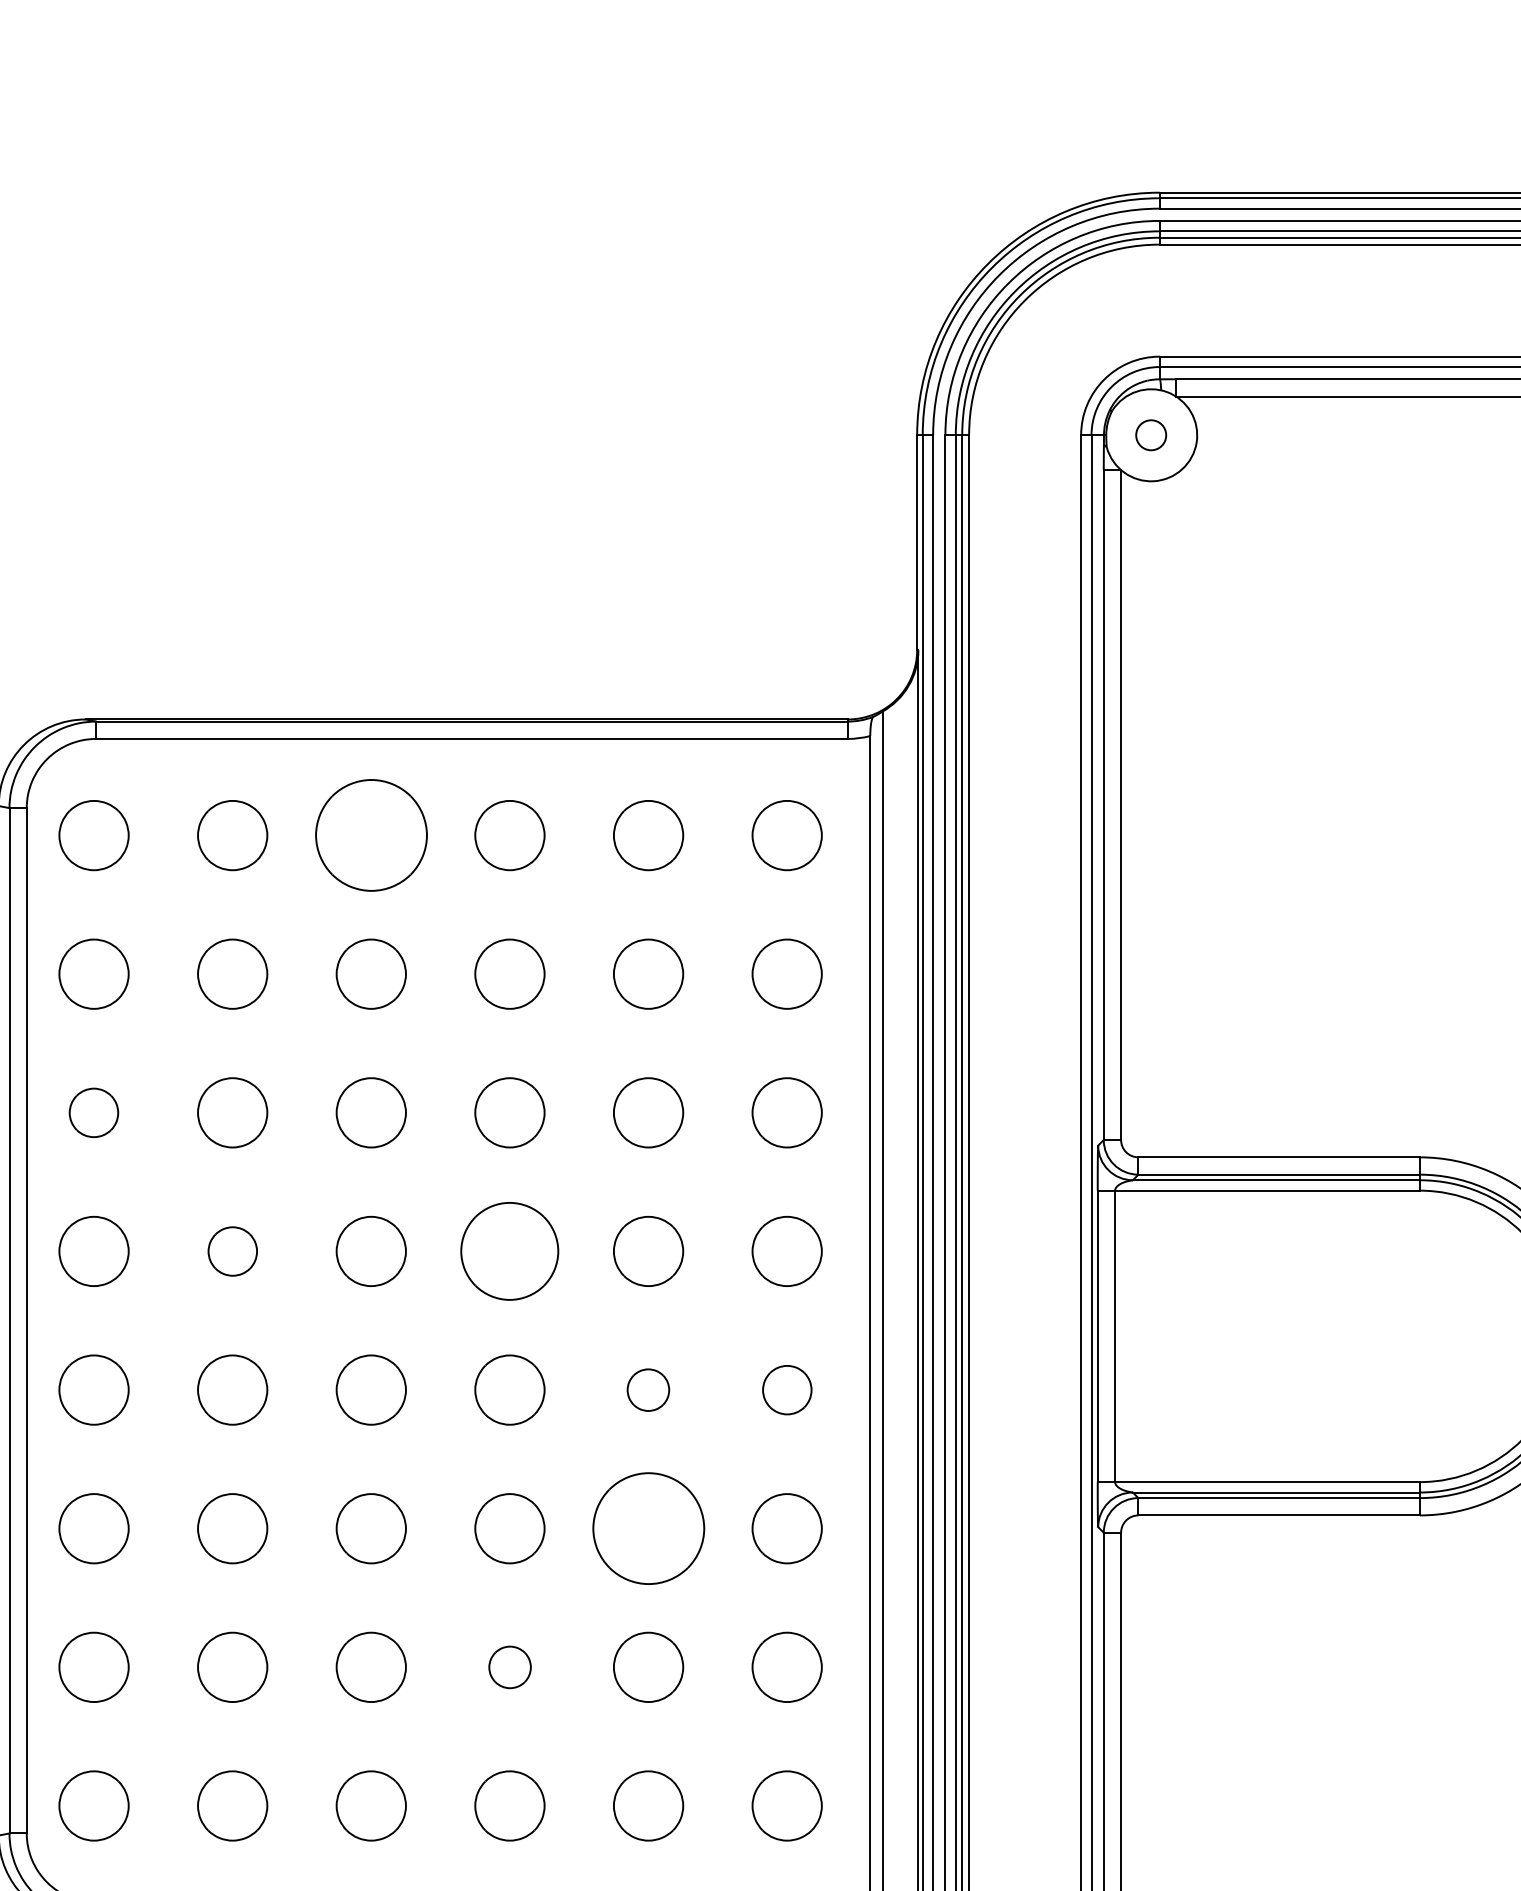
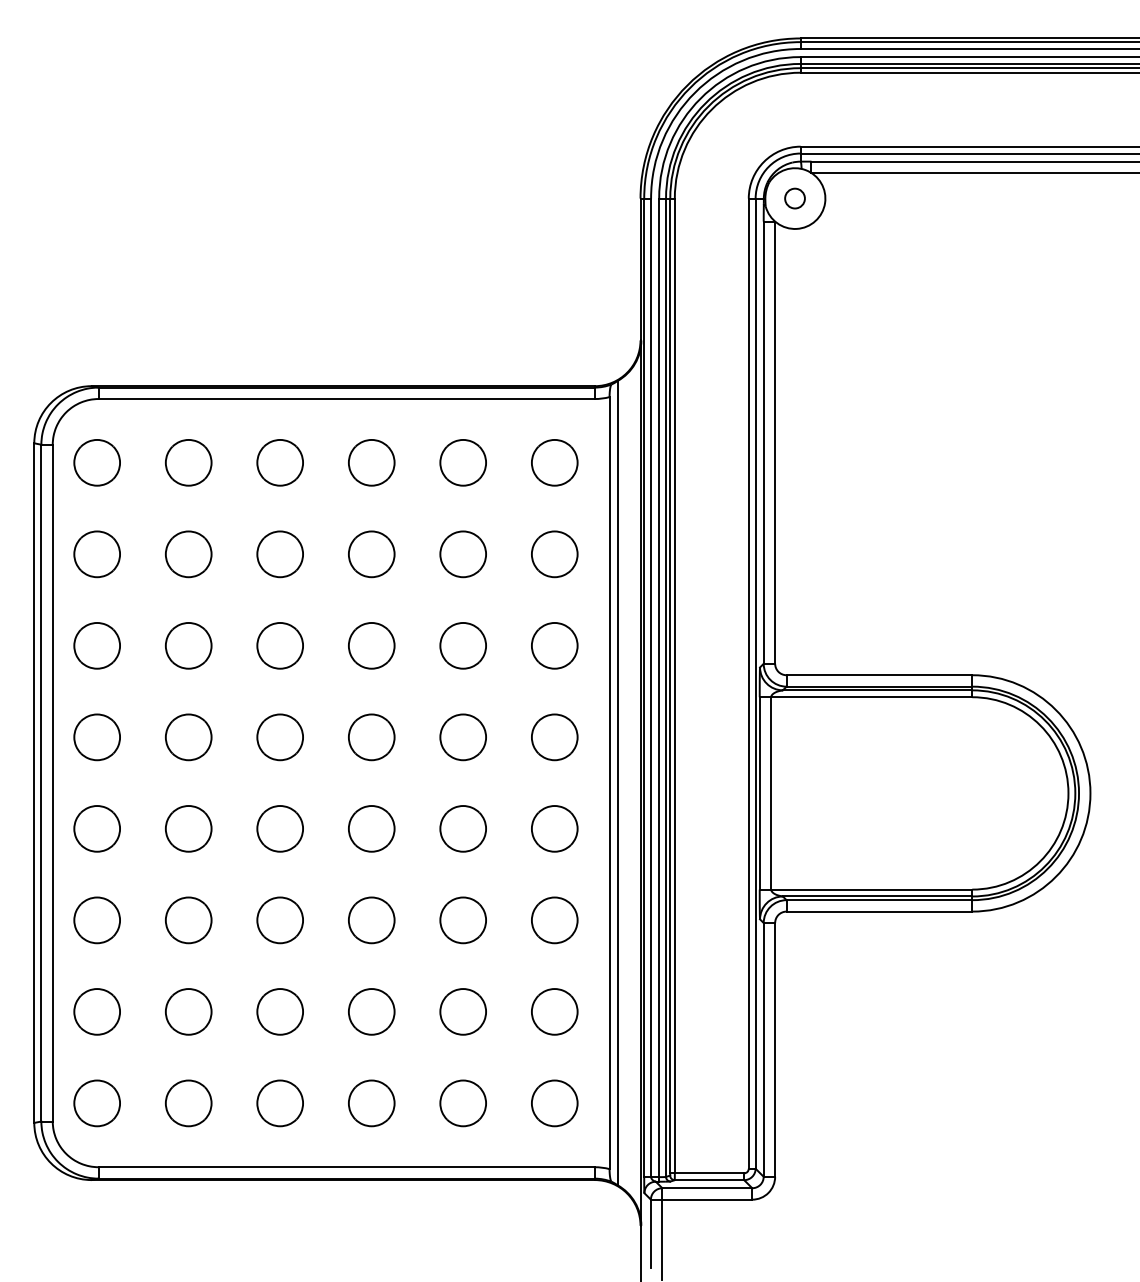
part: (370, 835) -> (279, 462), size x0.62
part: (93, 1112) -> (96, 645), size x1.43
part: (232, 1251) -> (188, 737), size x1.43
part: (509, 1251) -> (371, 737), size x0.71
part: (647, 1389) -> (462, 828), size x1.67
part: (786, 1389) -> (554, 828), size x1.43
part: (647, 1528) -> (462, 920), size x0.62
part: (509, 1666) -> (371, 1011), size x1.67

